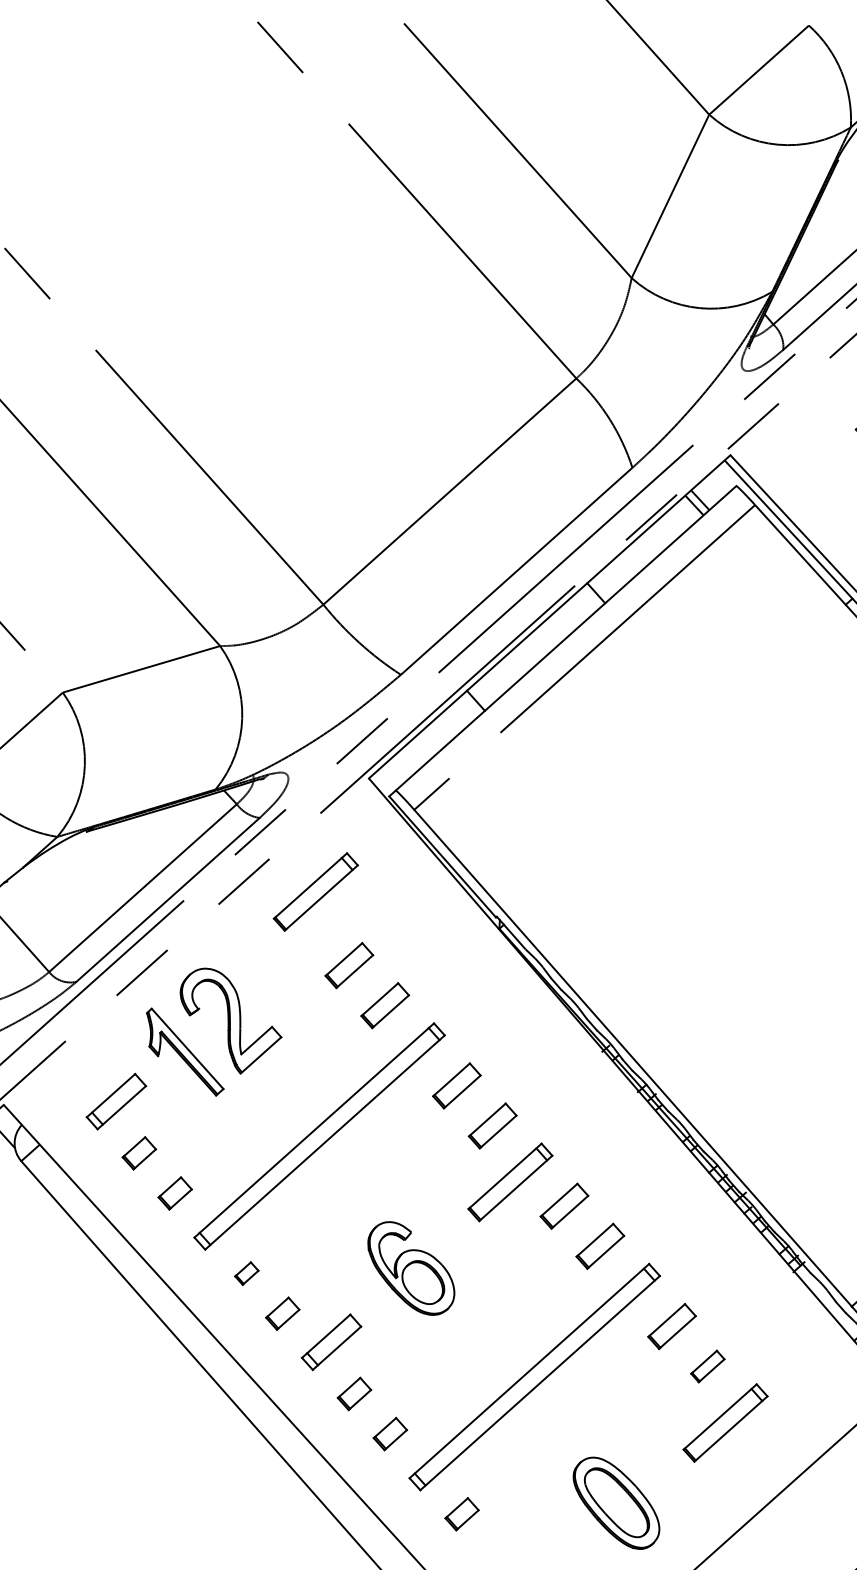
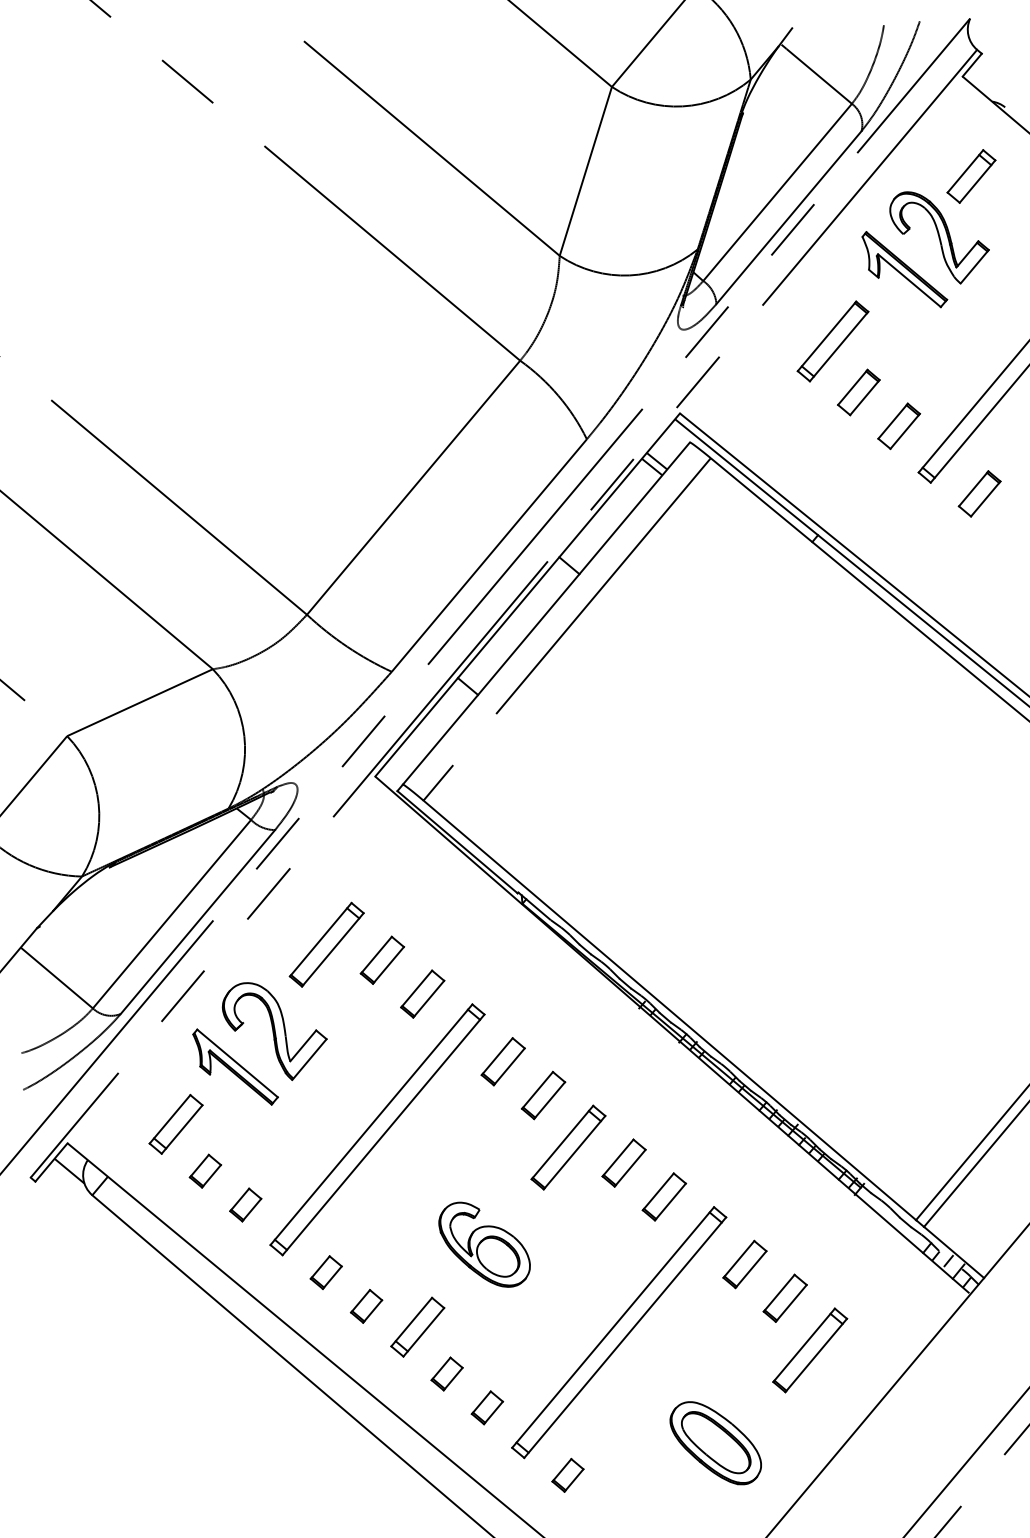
part: (315, 891) -> (326, 944), moved
part: (246, 1273) -> (325, 1272), size x1.43
part: (707, 1365) -> (784, 1297), size x1.43

